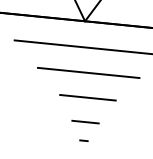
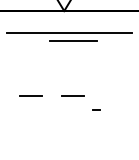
line: (88, 73) -> (71, 54), removed
line: (88, 97) -> (73, 40), moved
line: (35, 116) -> (30, 95), added
line: (84, 139) -> (96, 109), moved

